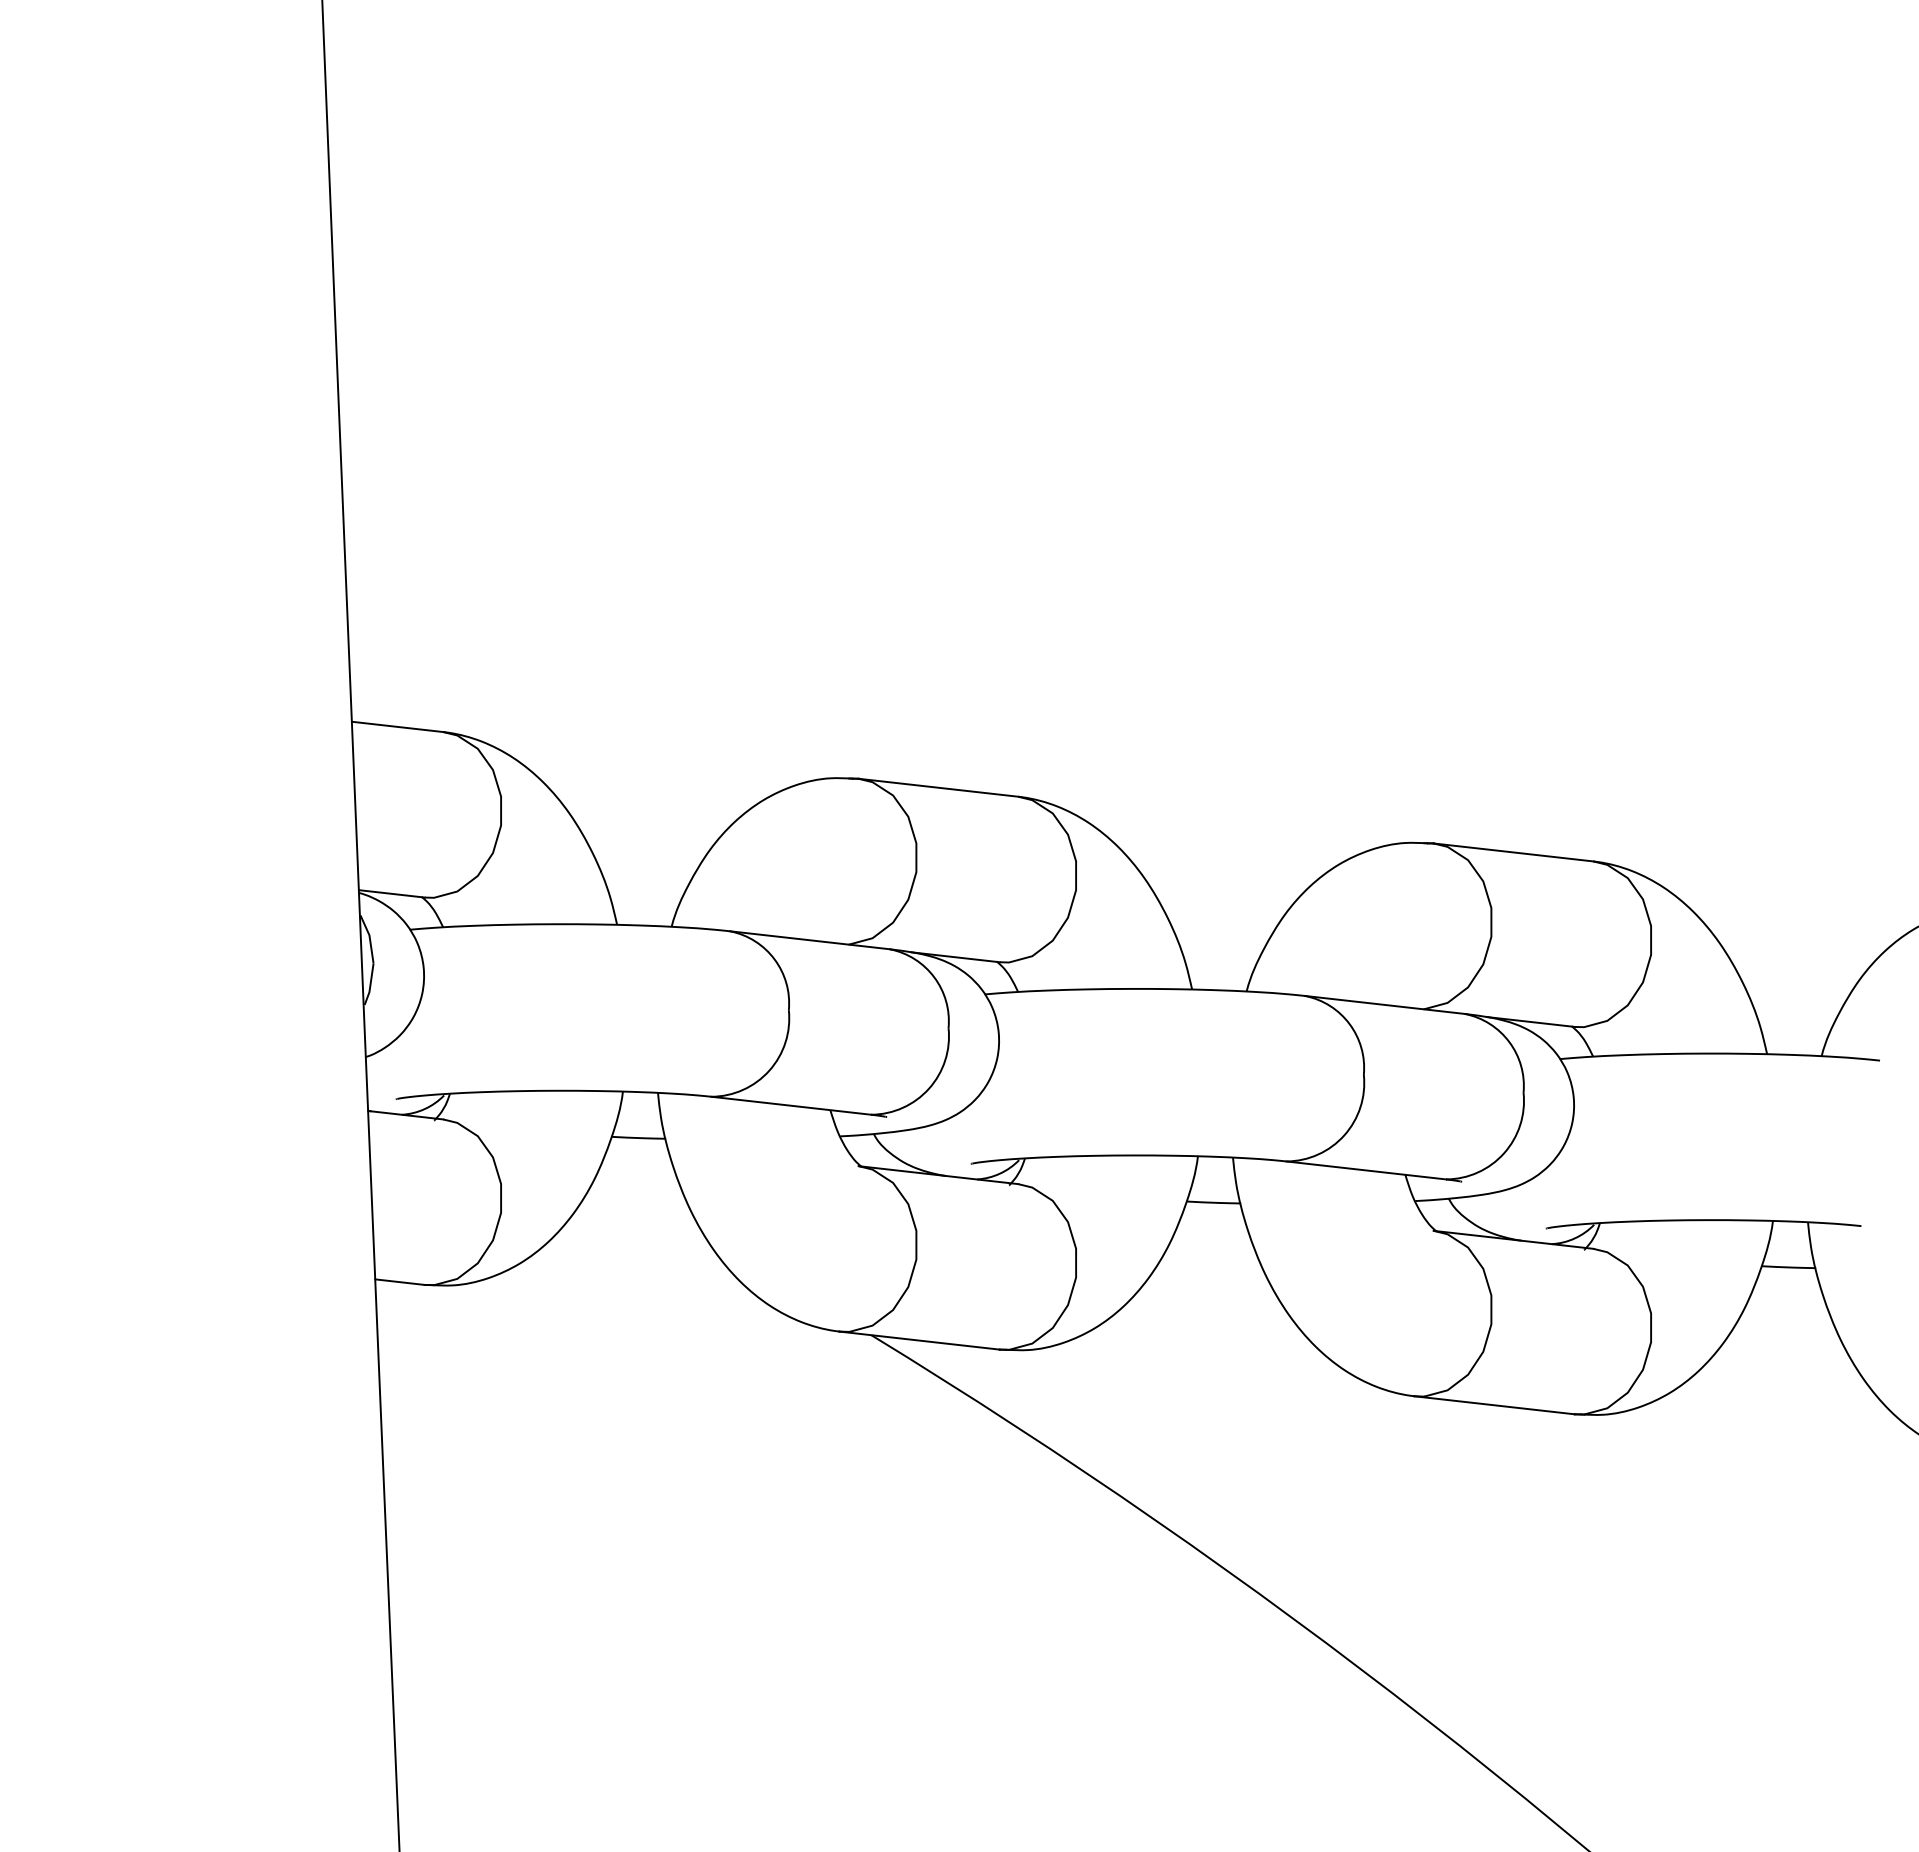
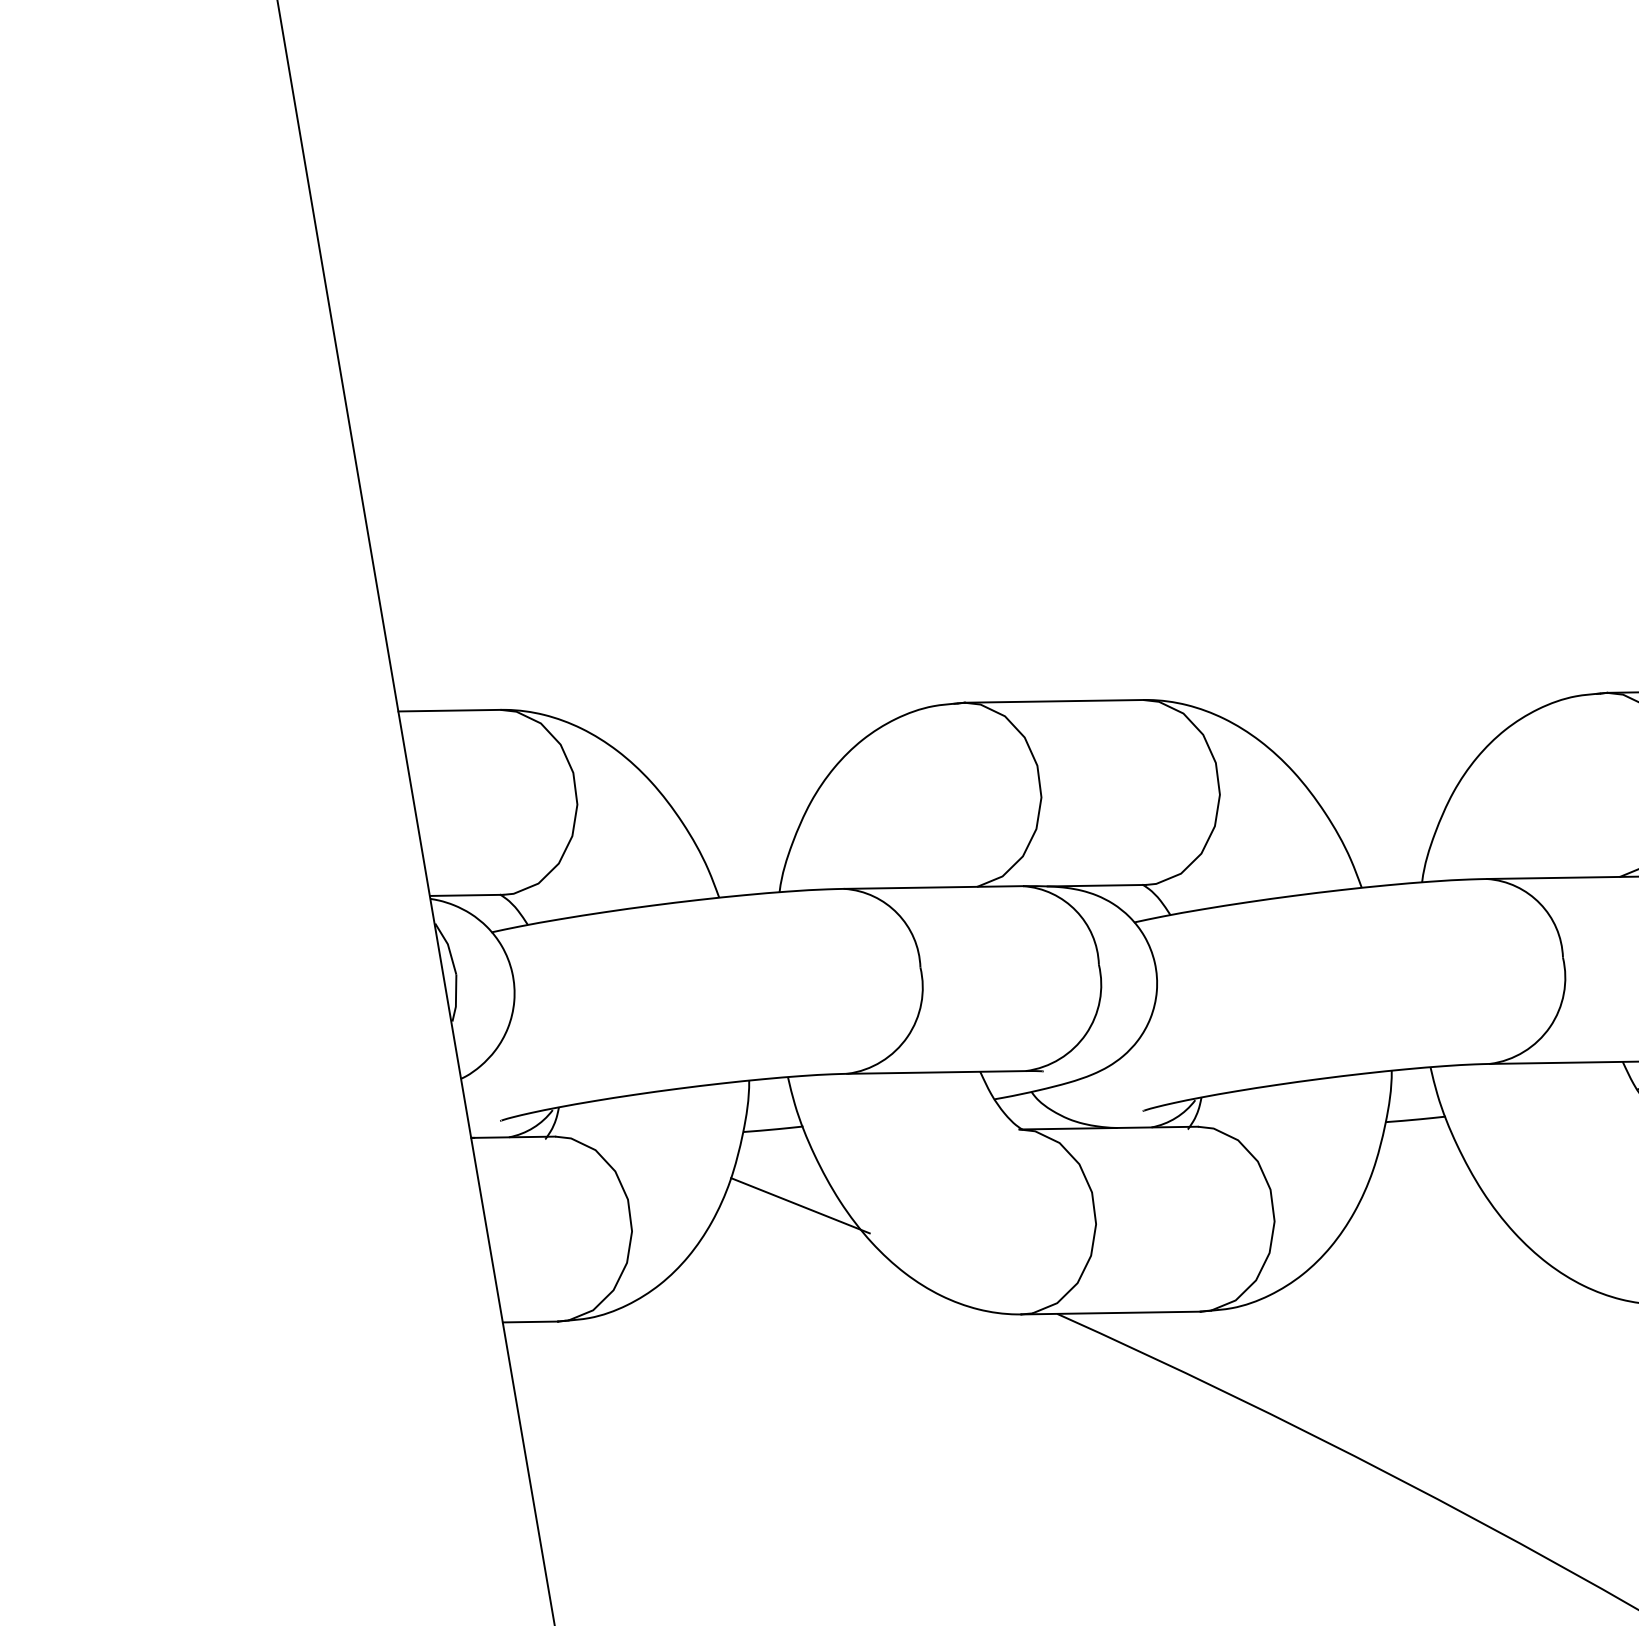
line: (654, 1208) -> (800, 1204), added

